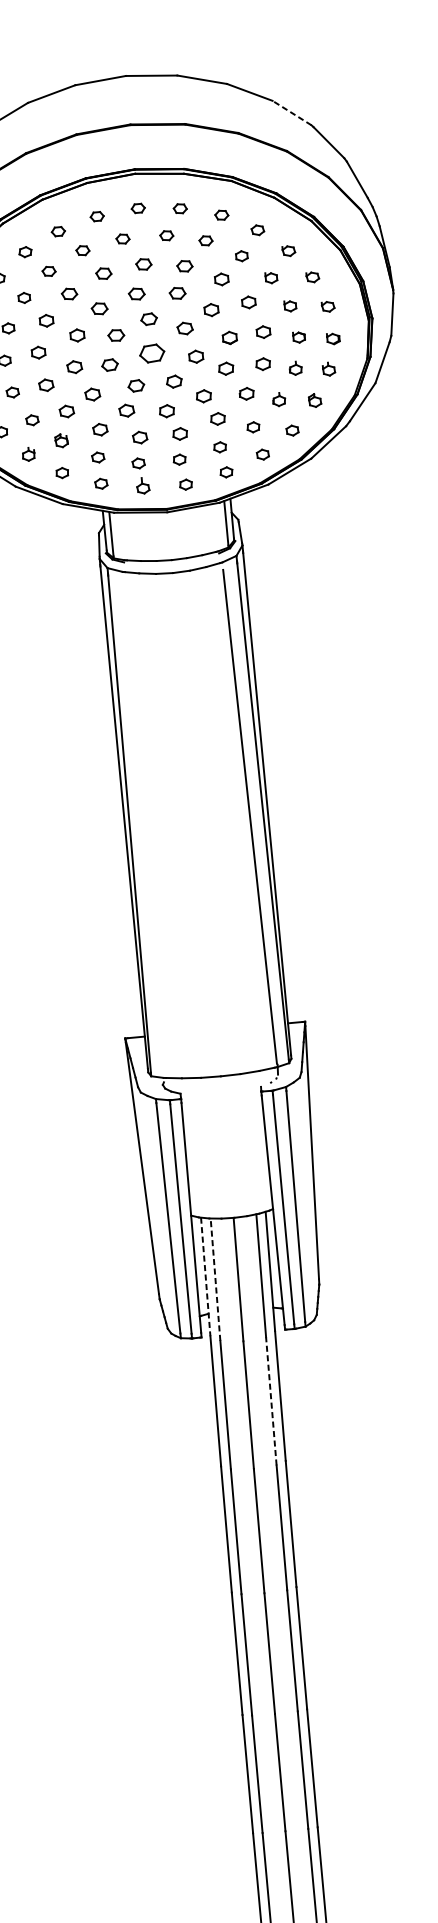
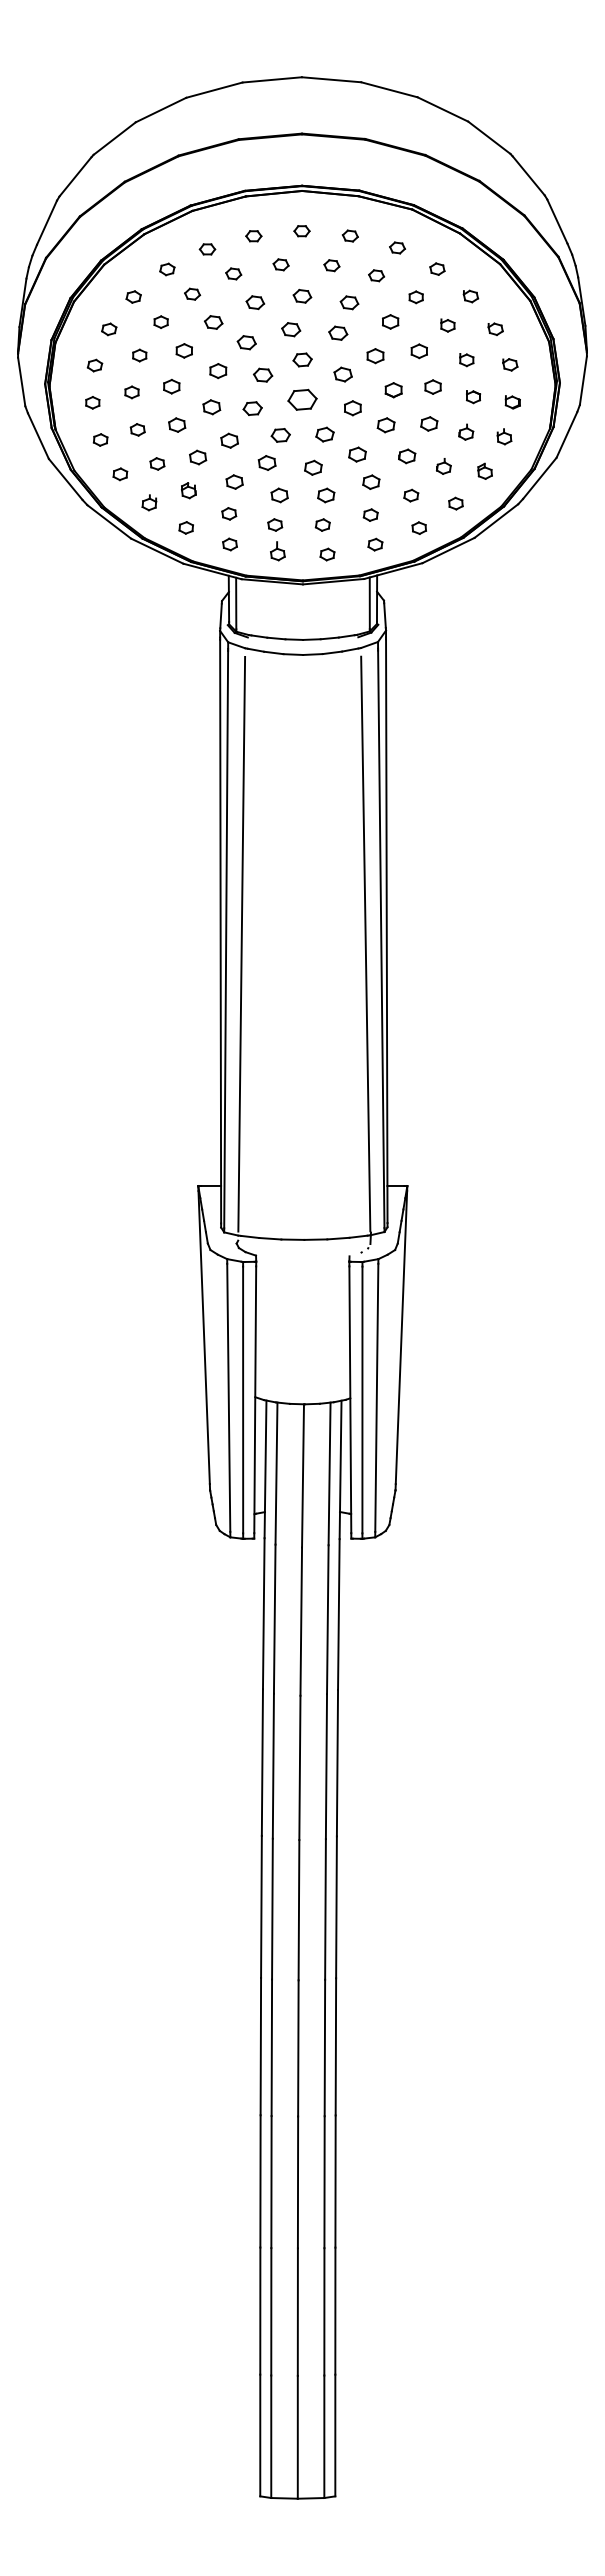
line: (292, 112) -> (489, 137), dashed -> solid
line: (143, 826) -> (241, 943), added
line: (205, 1277) -> (265, 1469), dashed -> solid
line: (215, 1279) -> (276, 1473), dashed -> solid
line: (271, 1401) -> (327, 1619), dashed -> solid

